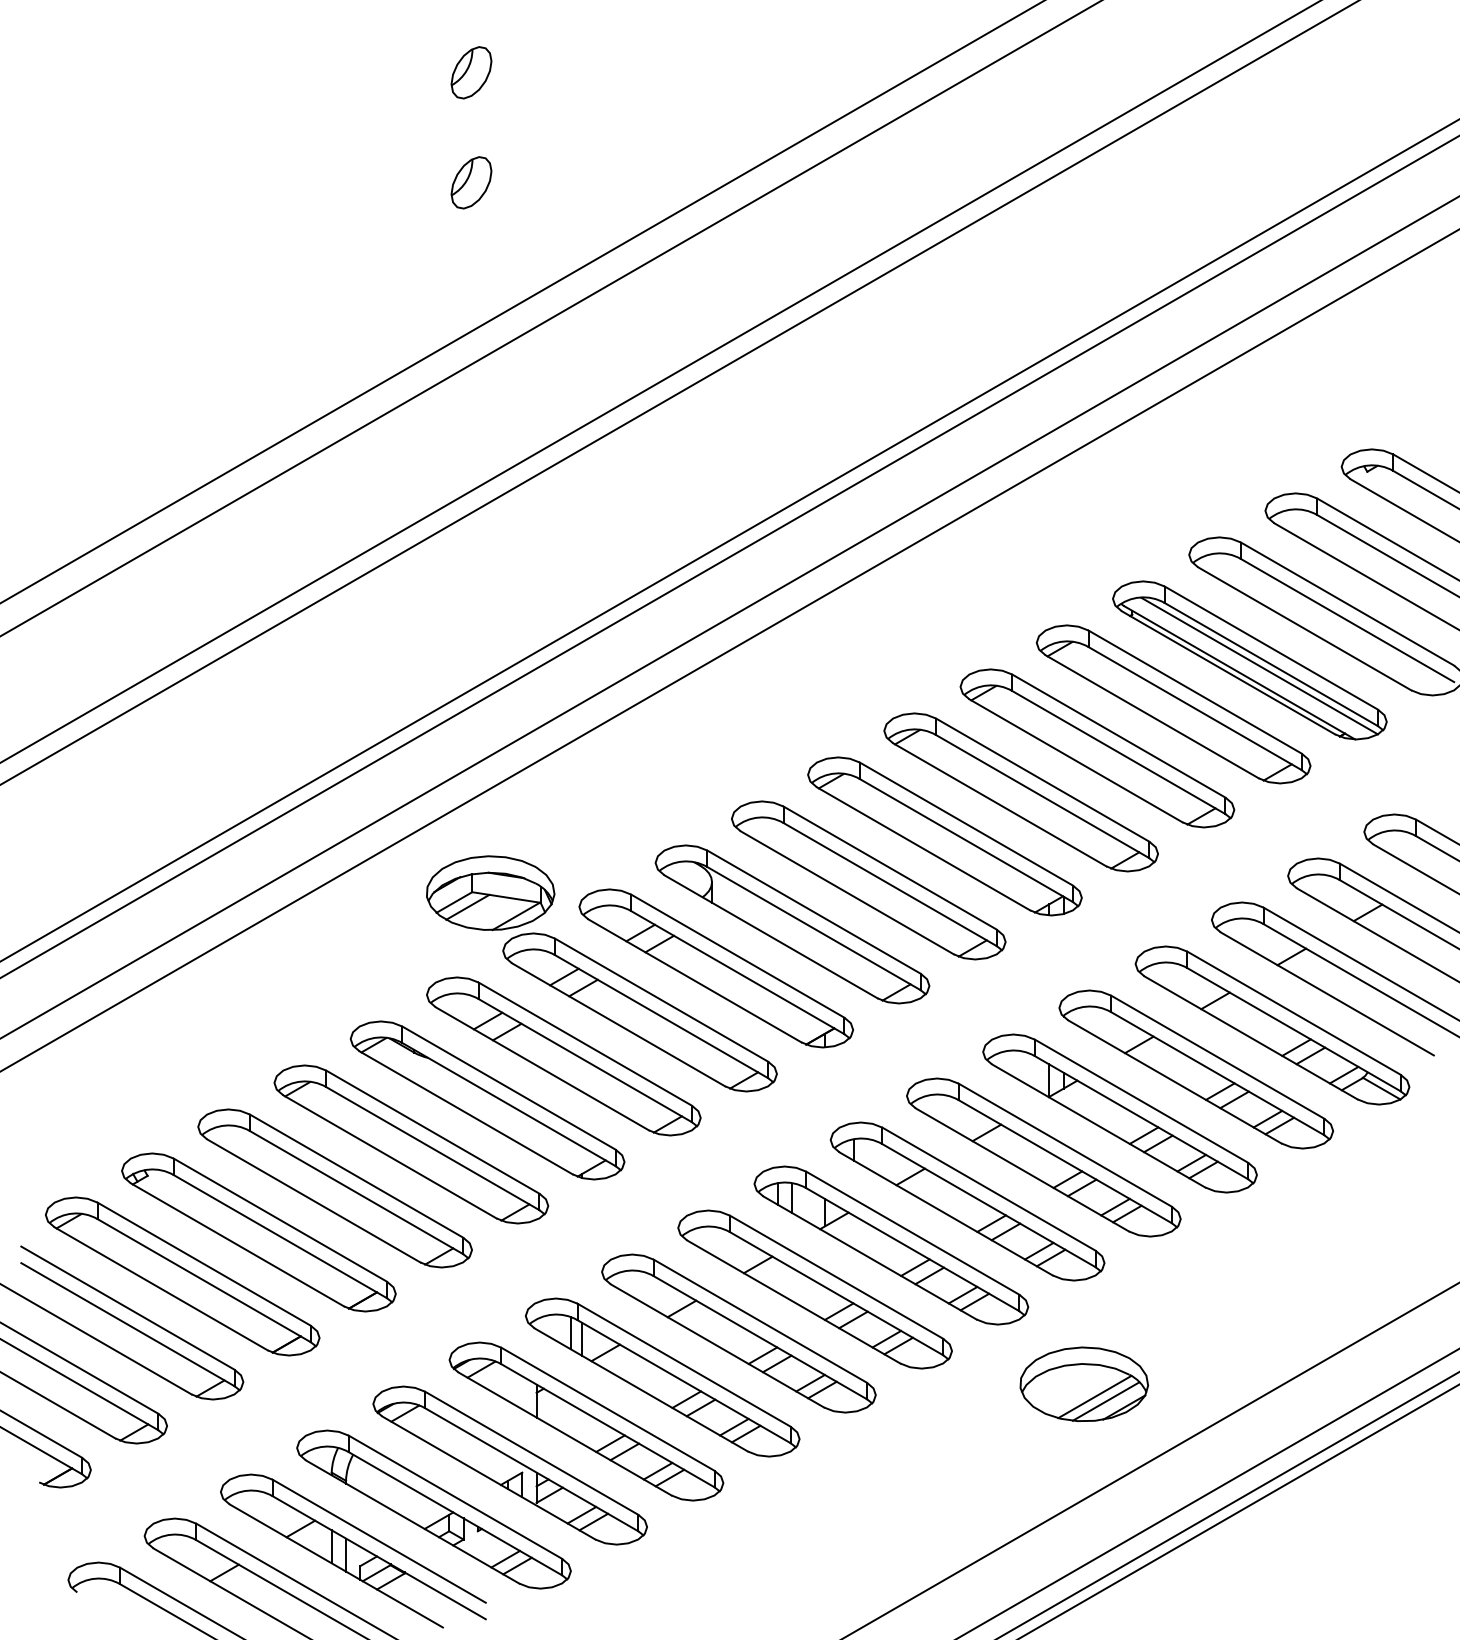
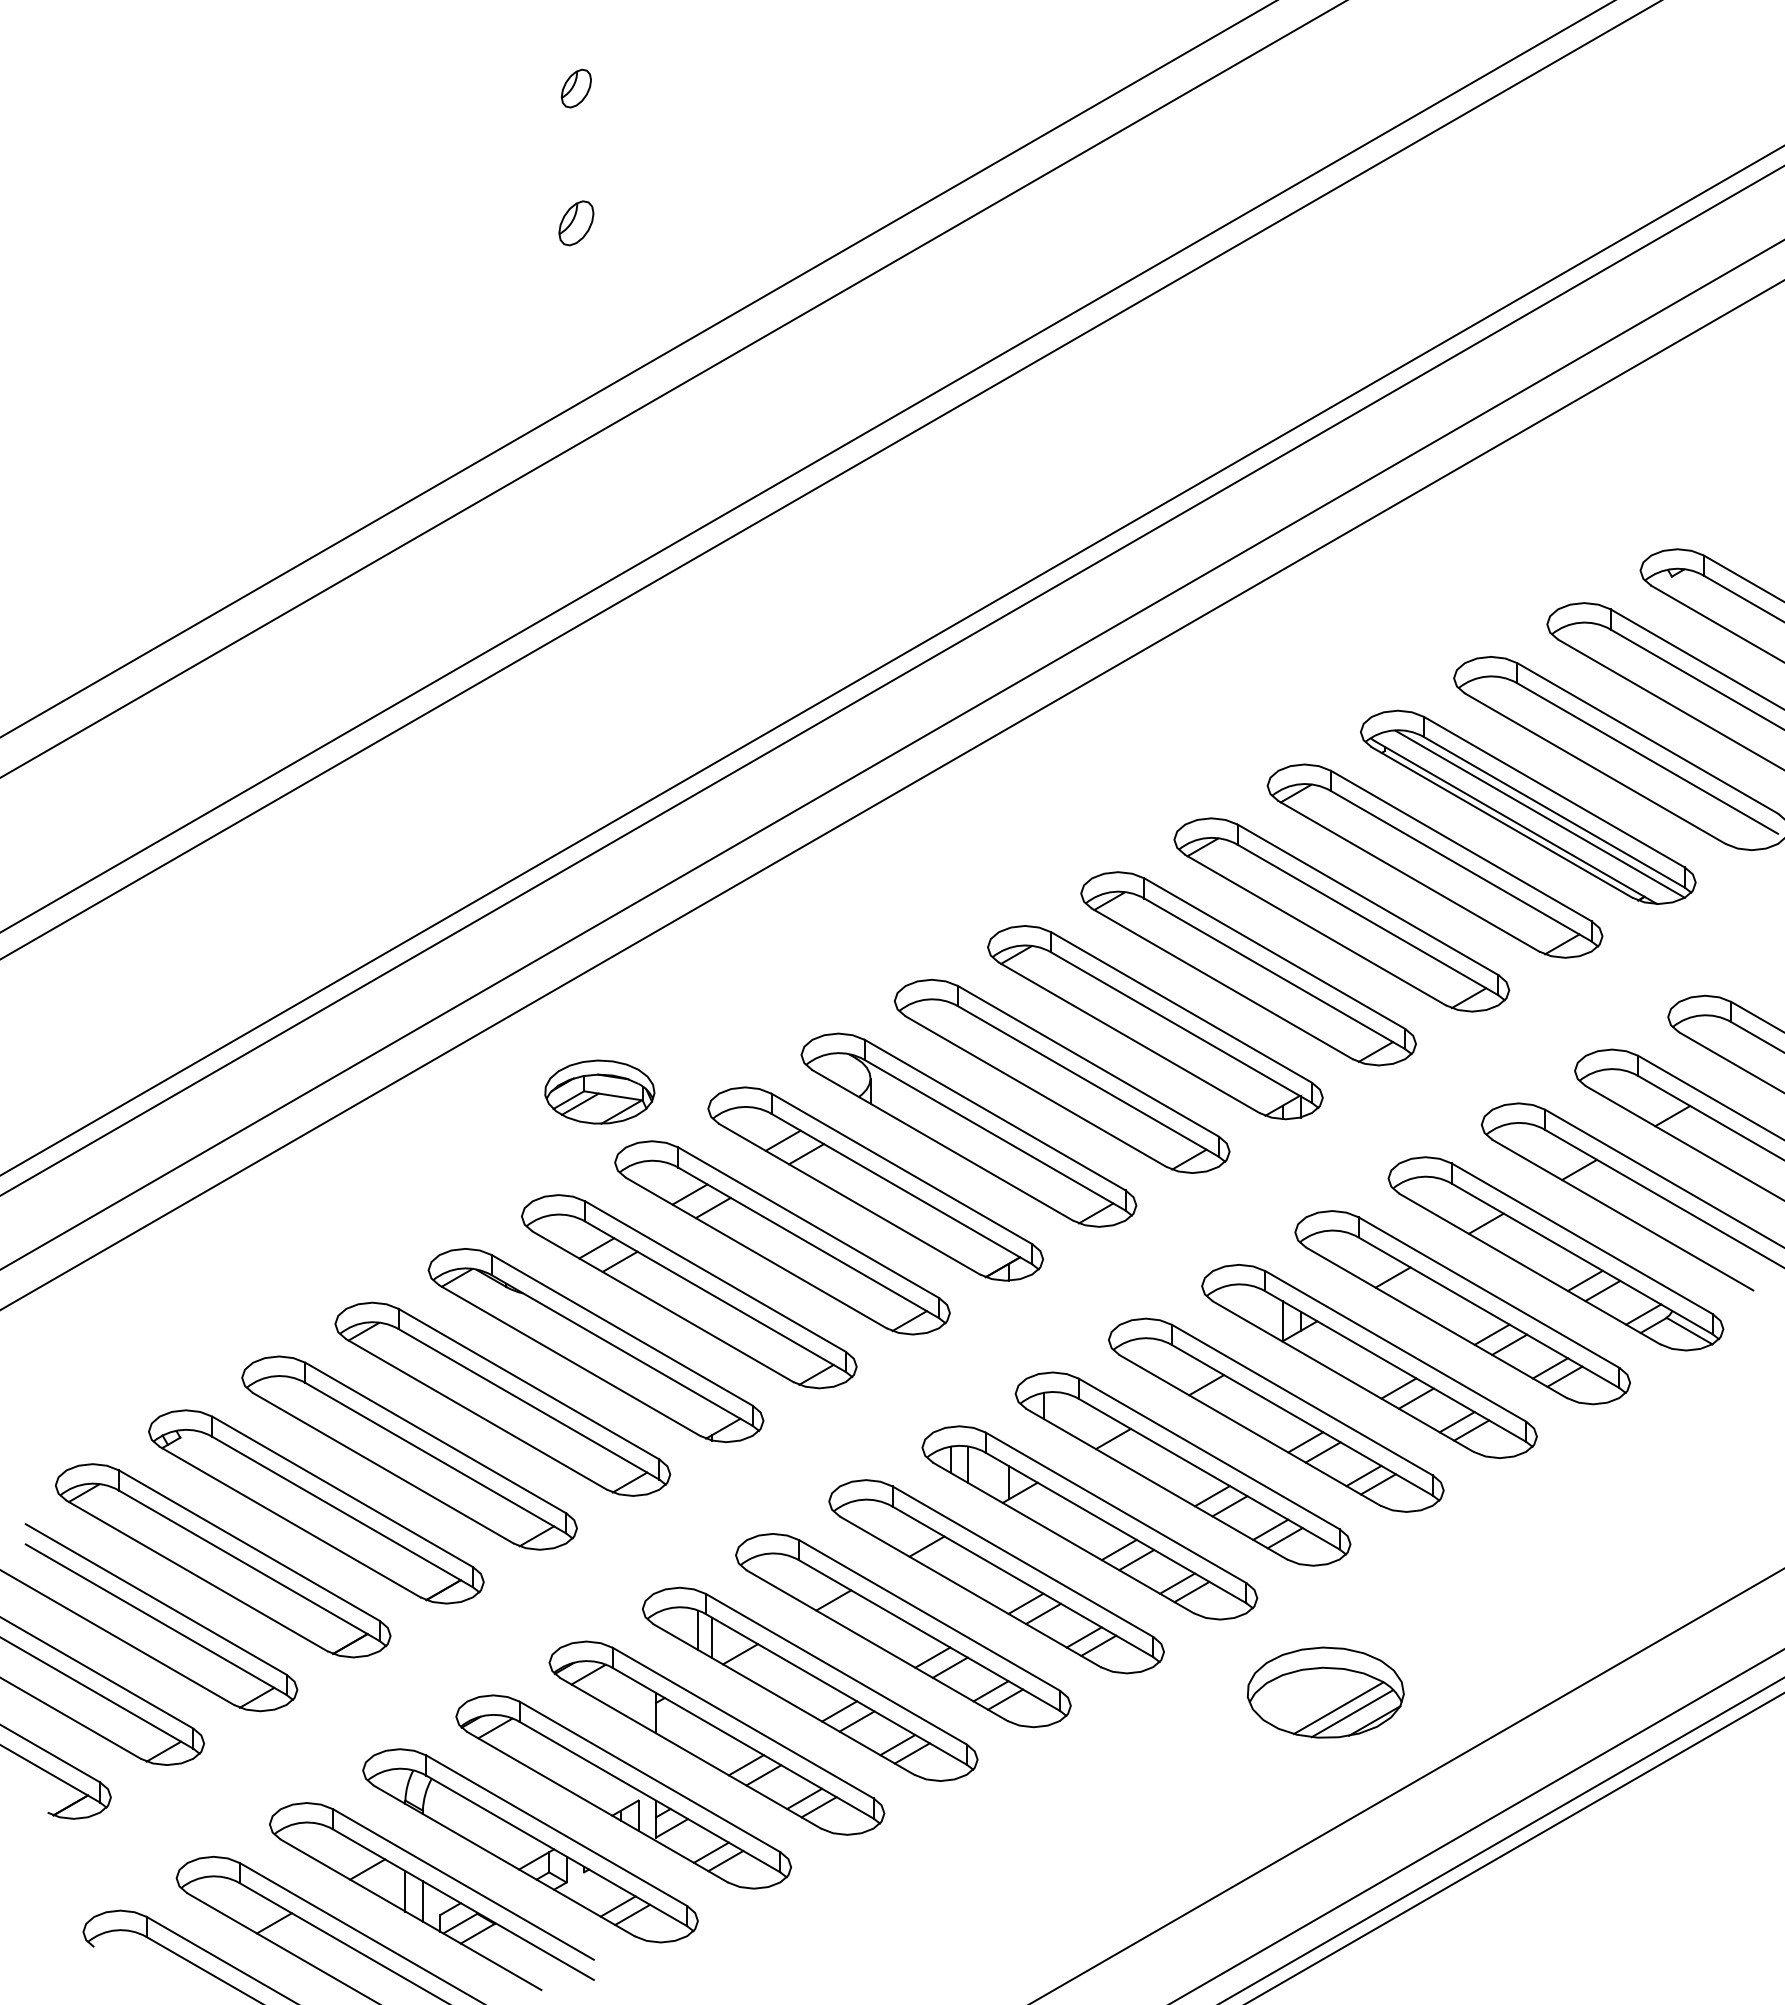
part: (471, 72) -> (576, 88), size x0.6
part: (471, 183) -> (576, 223), size x0.7
part: (490, 893) -> (599, 1092), size x0.7

